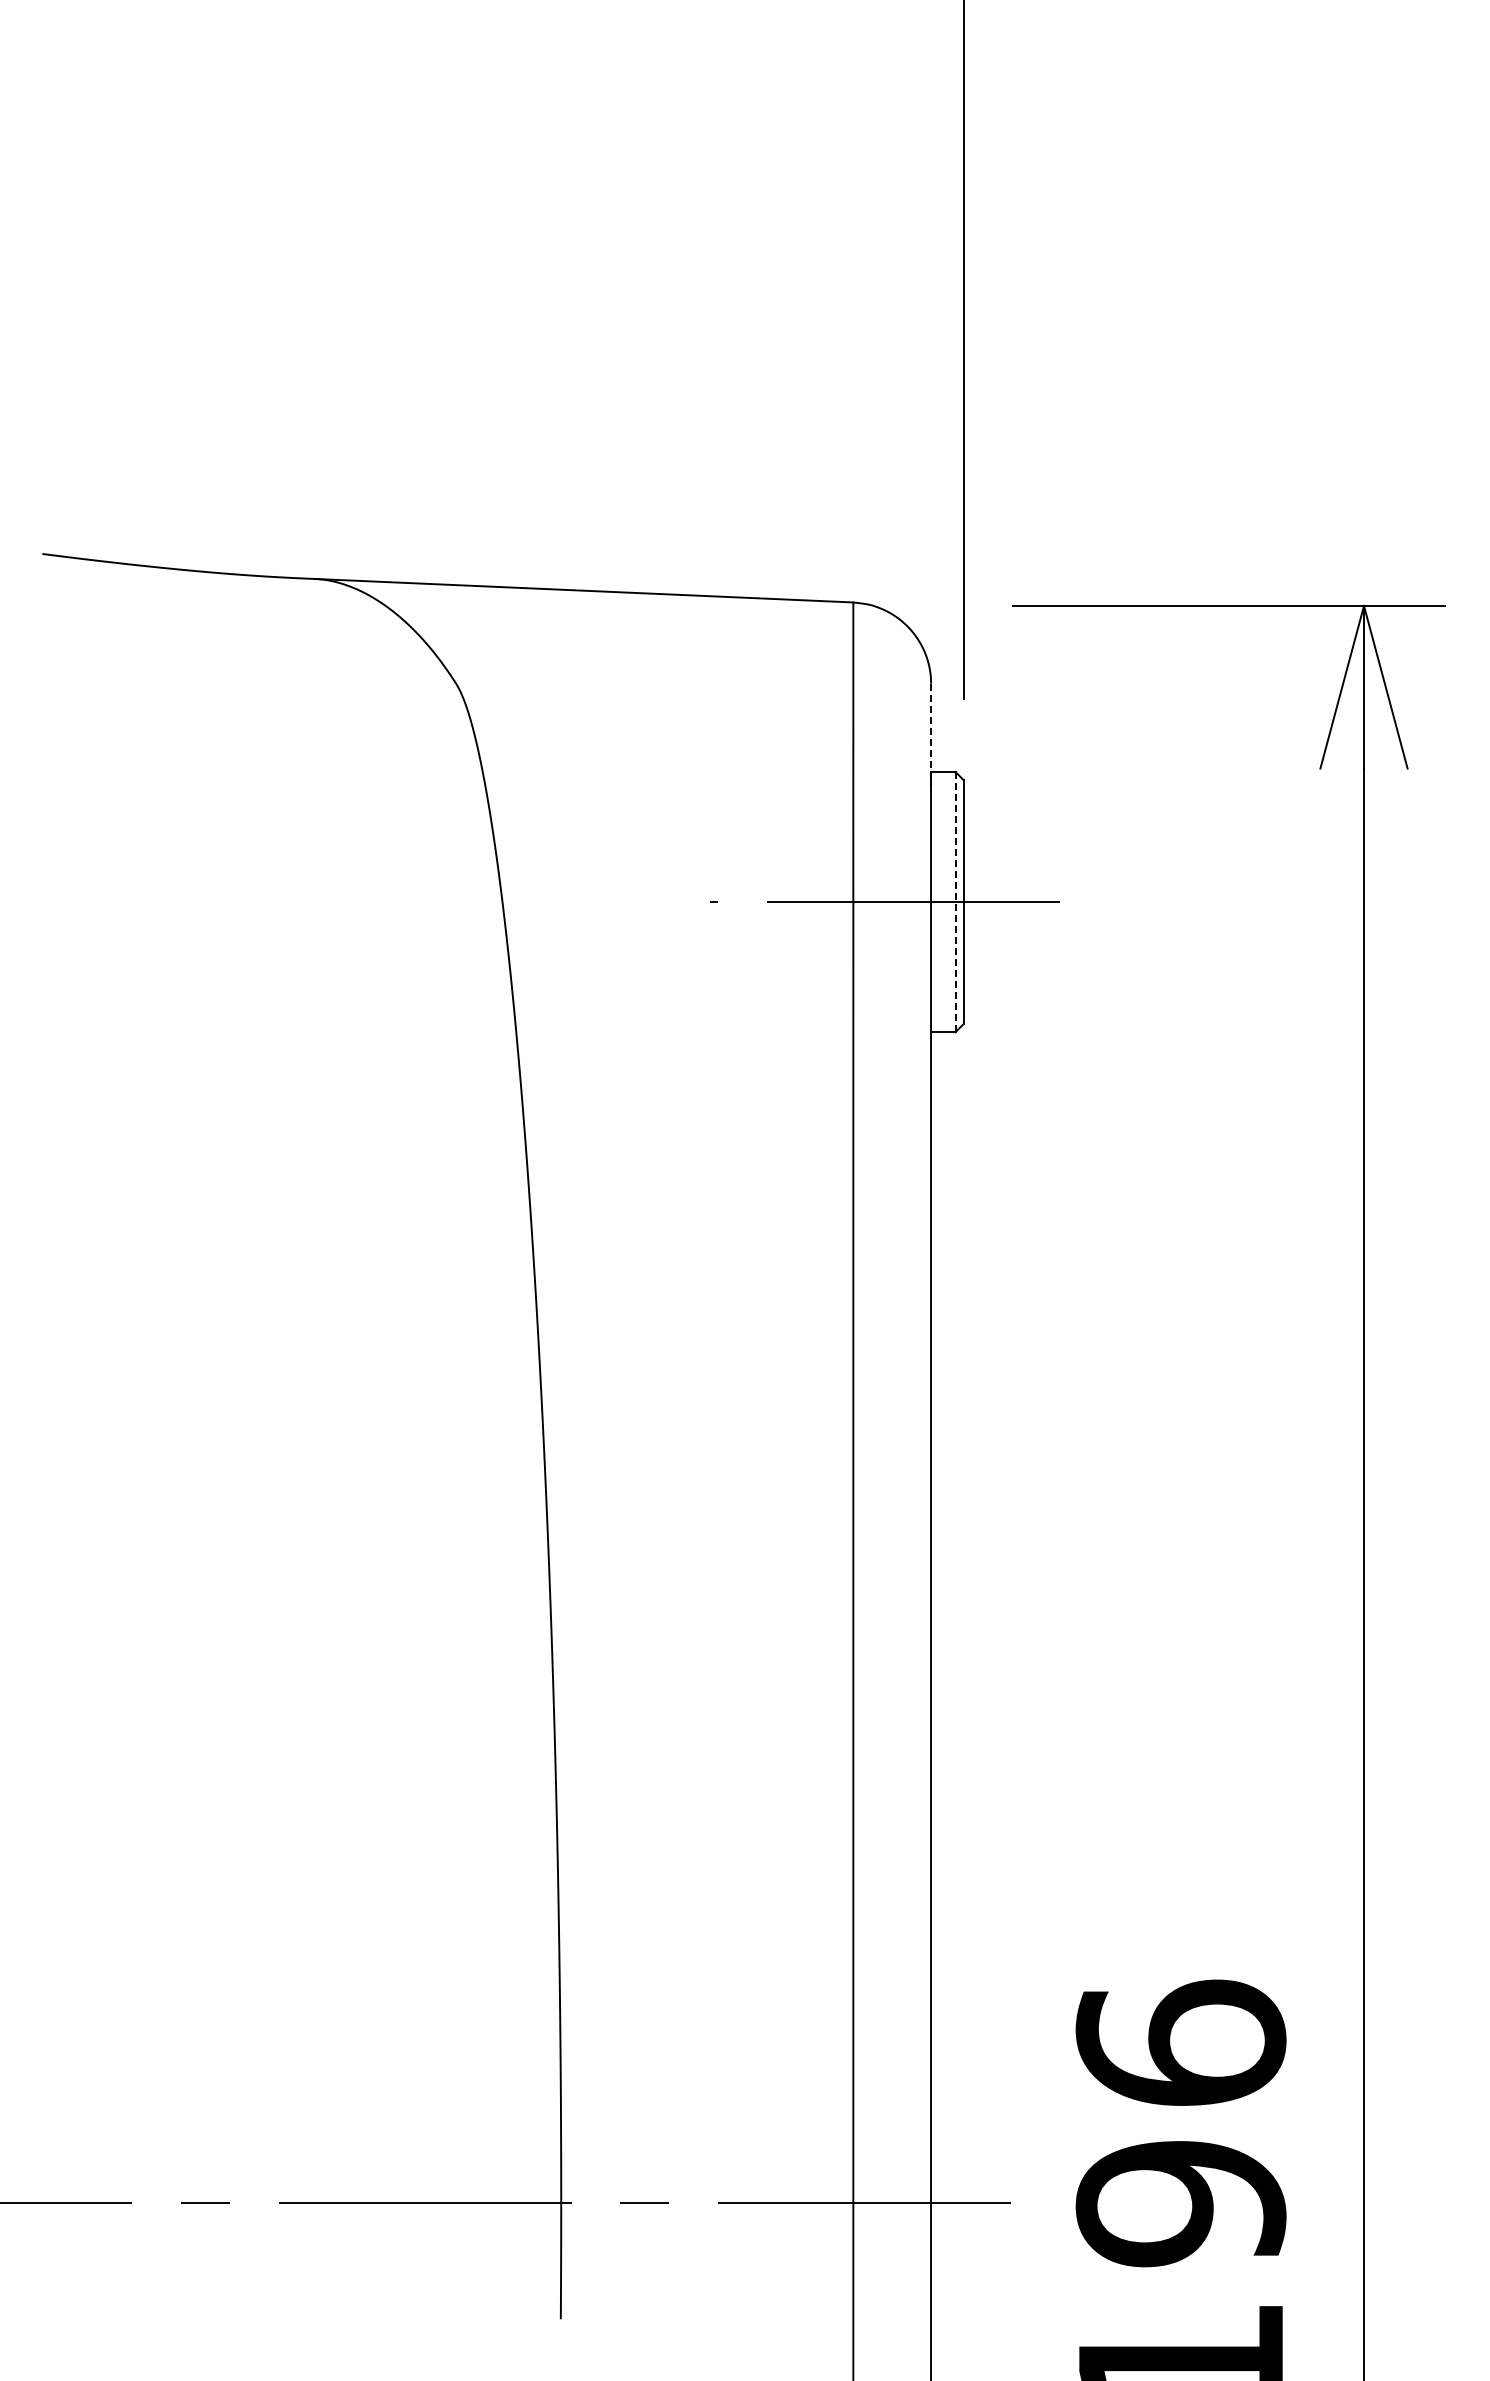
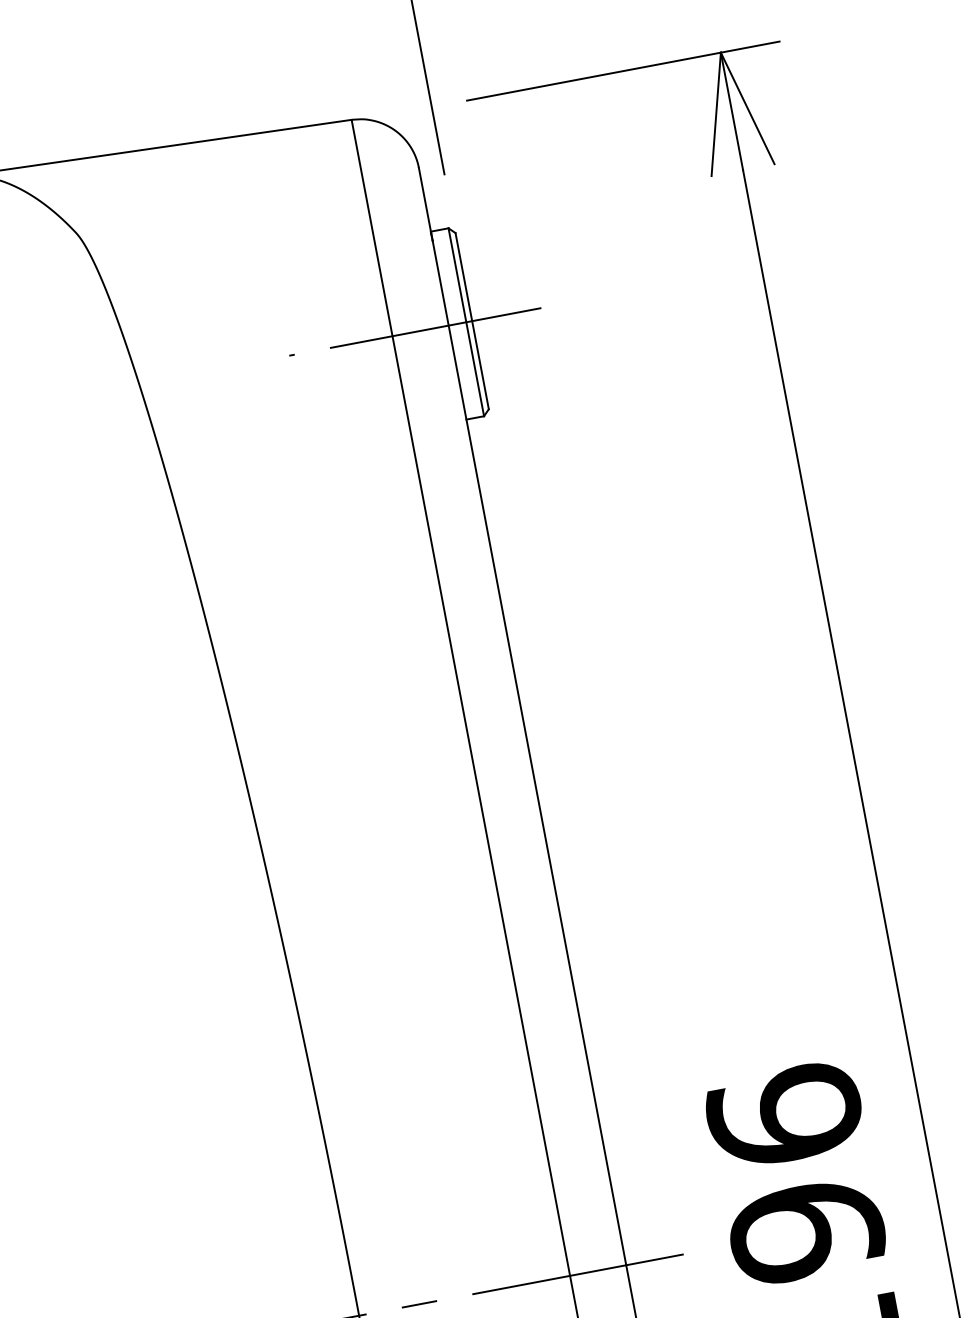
line: (931, 729) -> (425, 200), dashed -> solid
line: (955, 901) -> (466, 321), dashed -> solid

